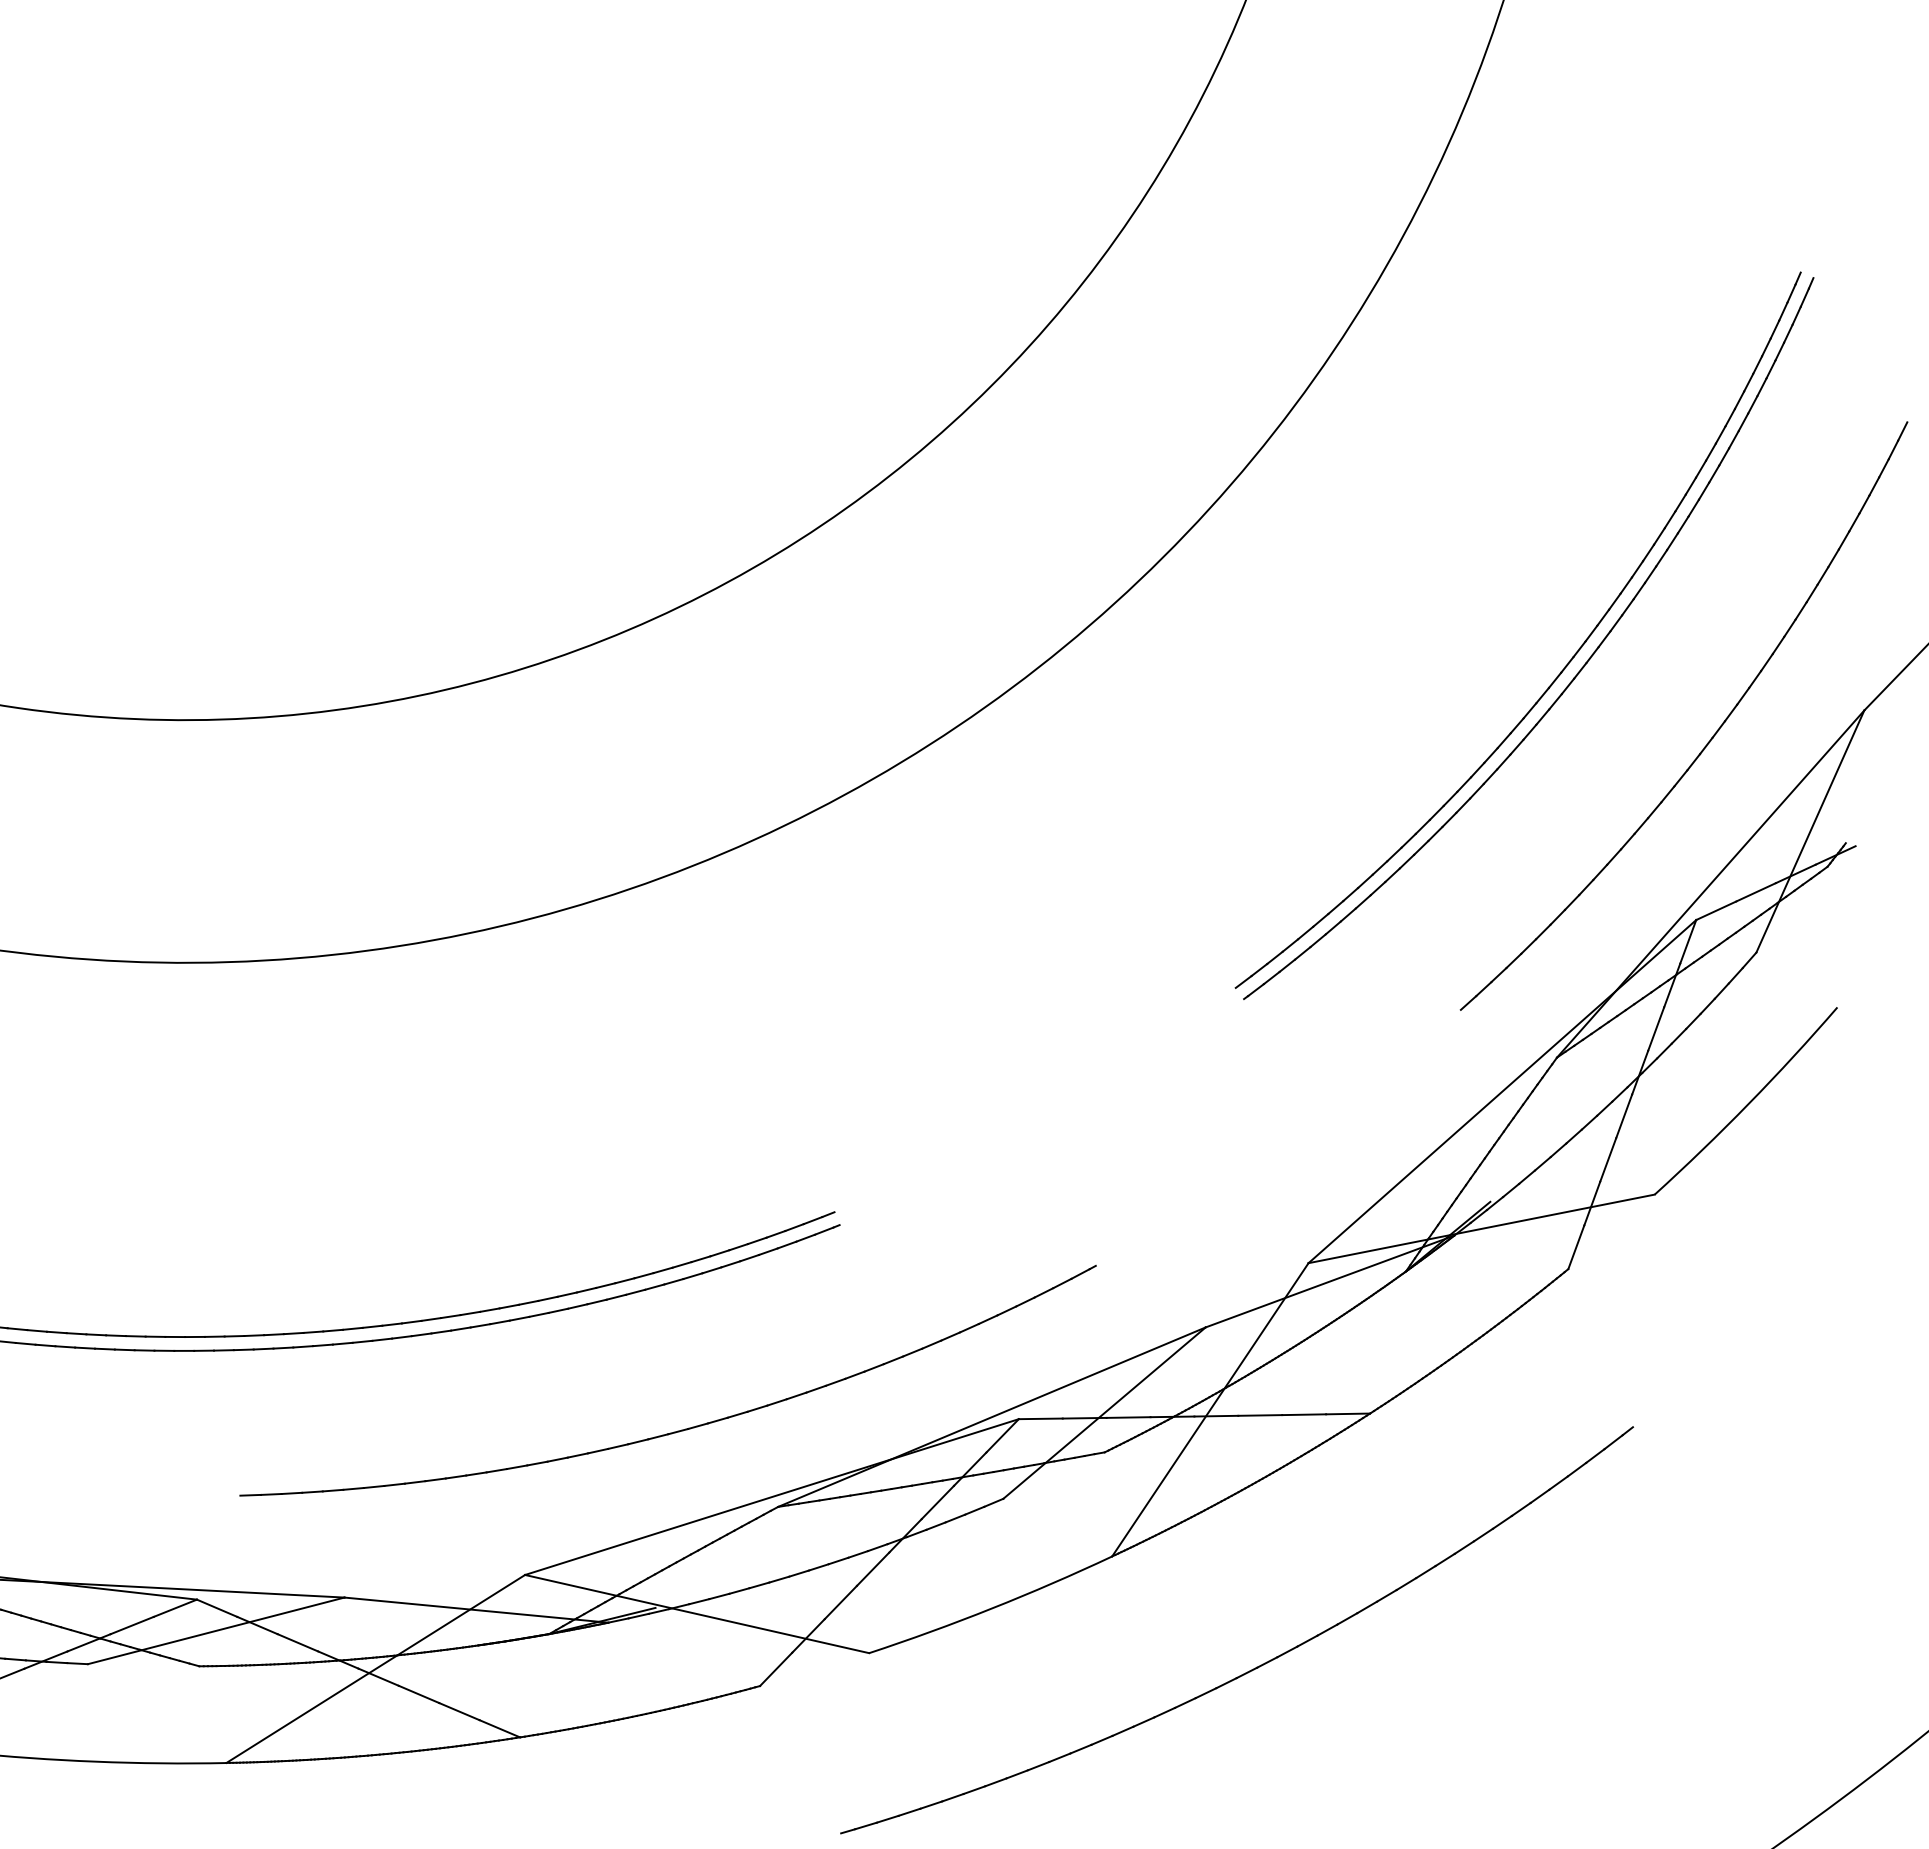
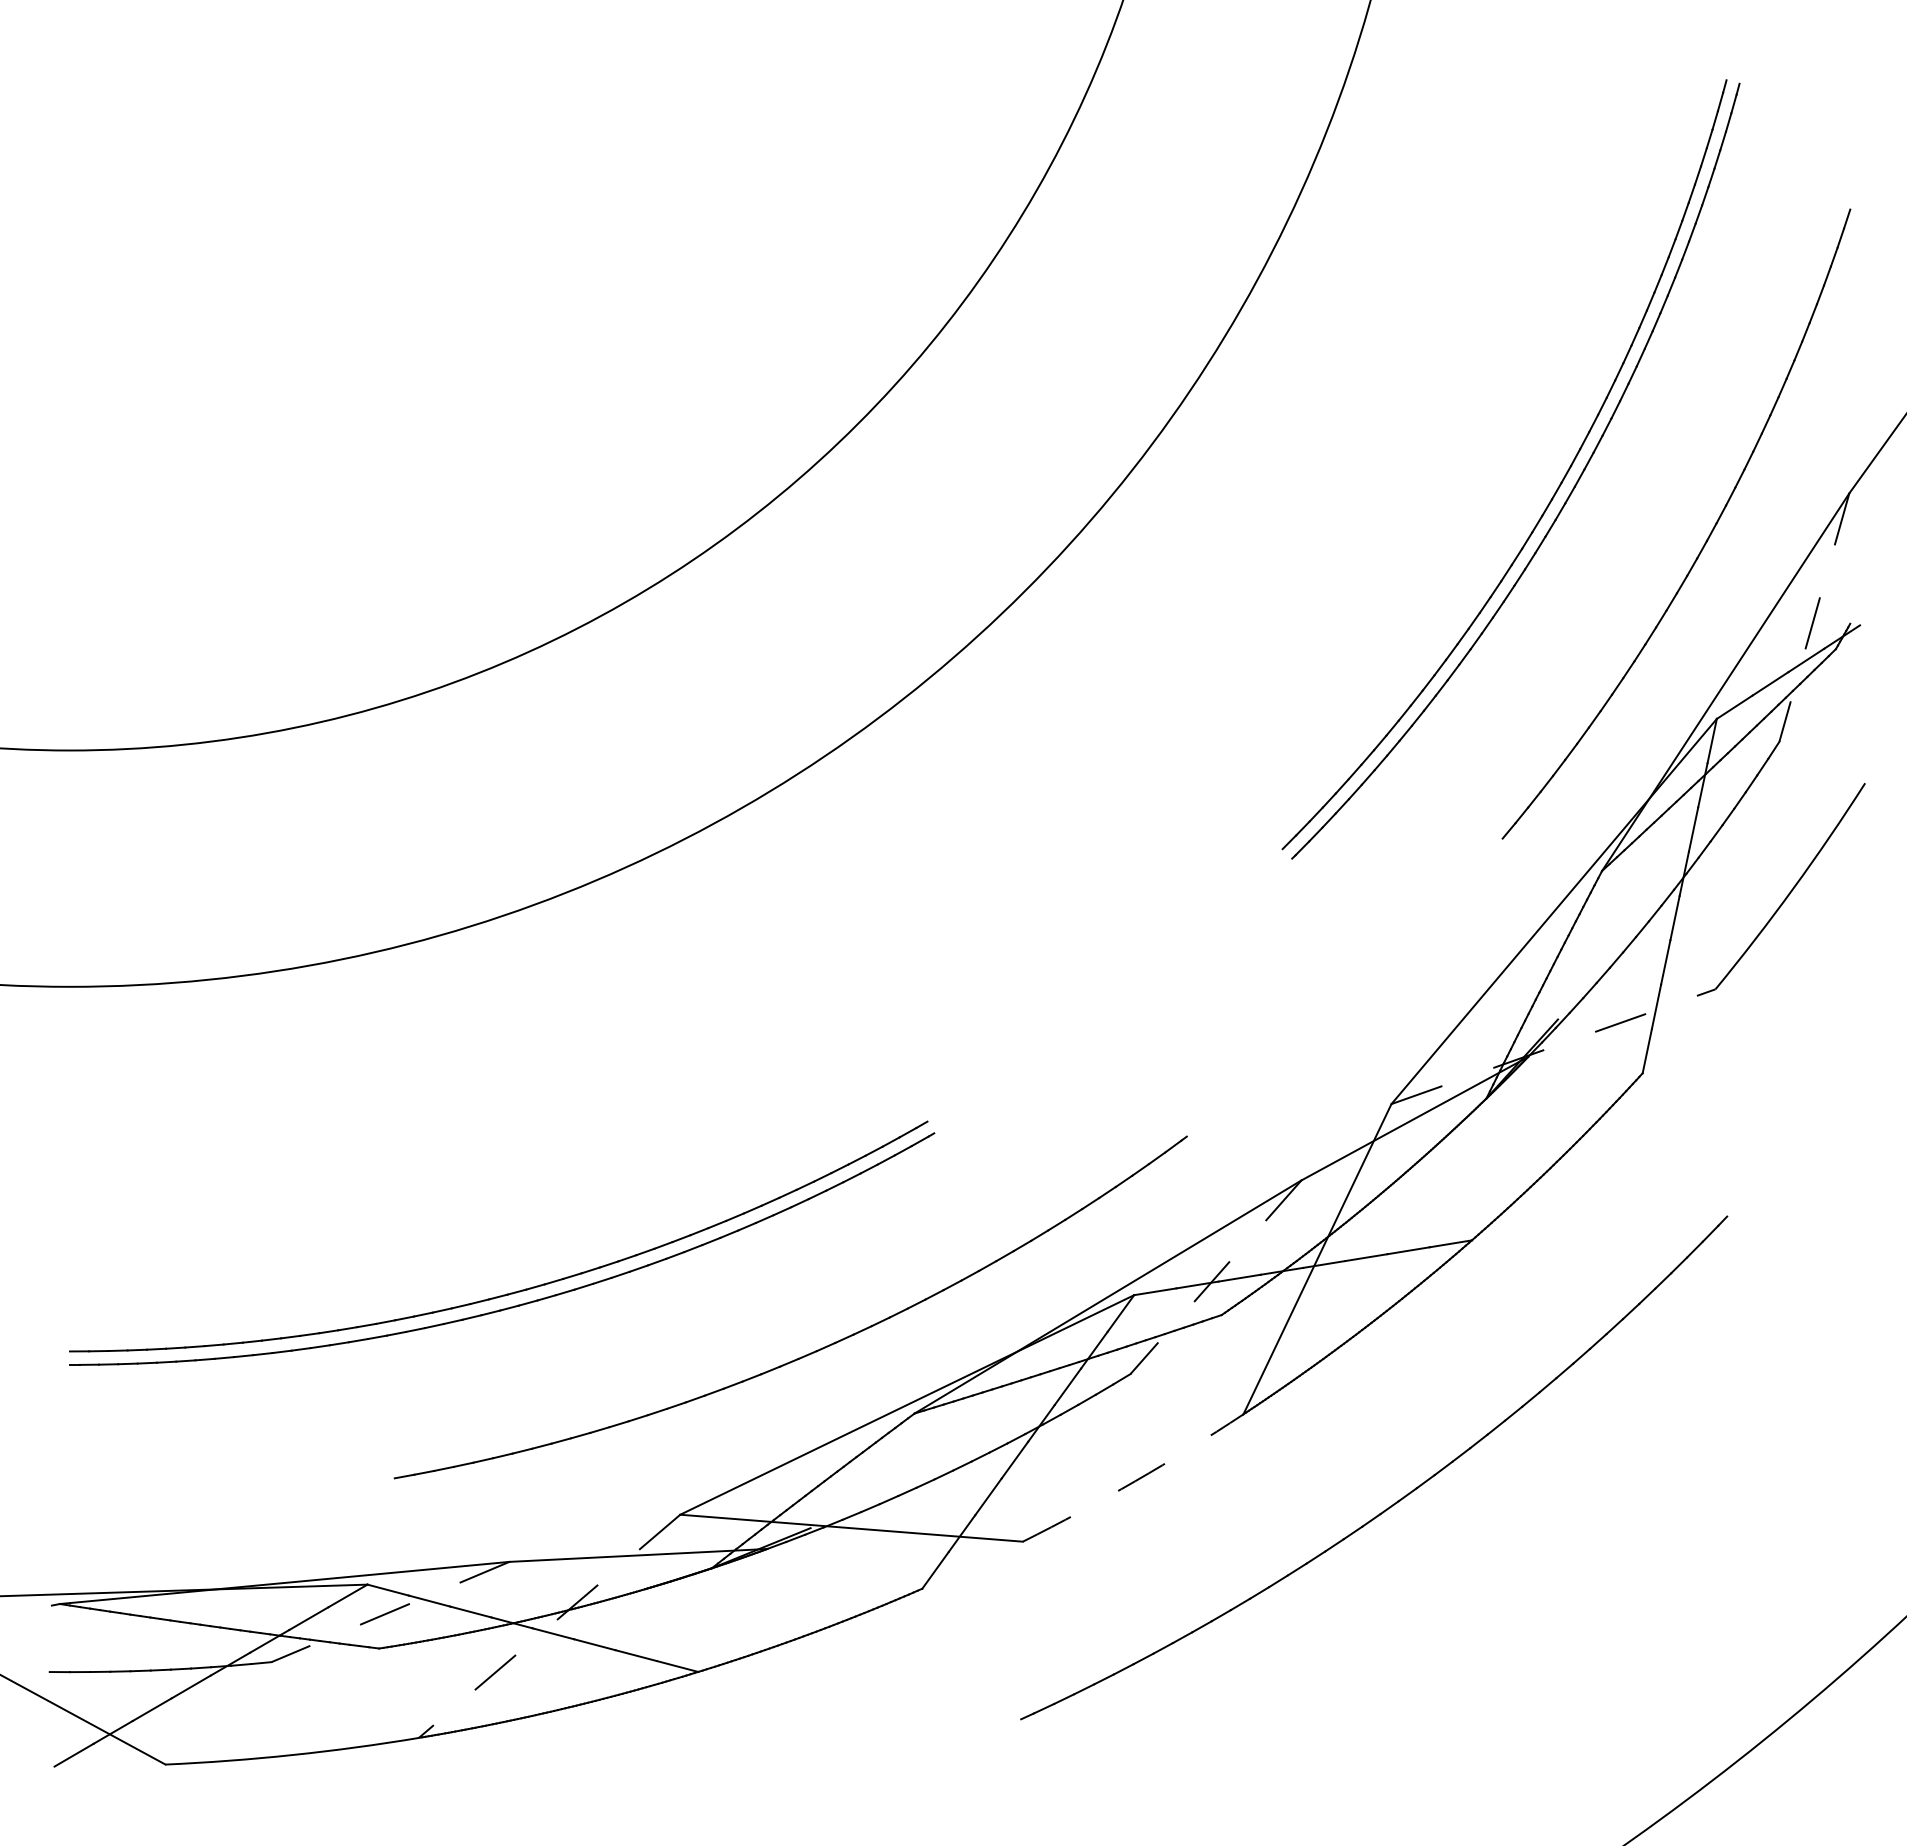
line: (1810, 832) -> (1814, 618), solid -> dashed
line: (1481, 1228) -> (1553, 1046), solid -> dashed
line: (1104, 1413) -> (1215, 1277), solid -> dashed
arc: (992, 1608) -> (1135, 1481), solid -> dashed
line: (216, 1631) -> (390, 1612), solid -> dashed
line: (375, 1669) -> (549, 1626), solid -> dashed

